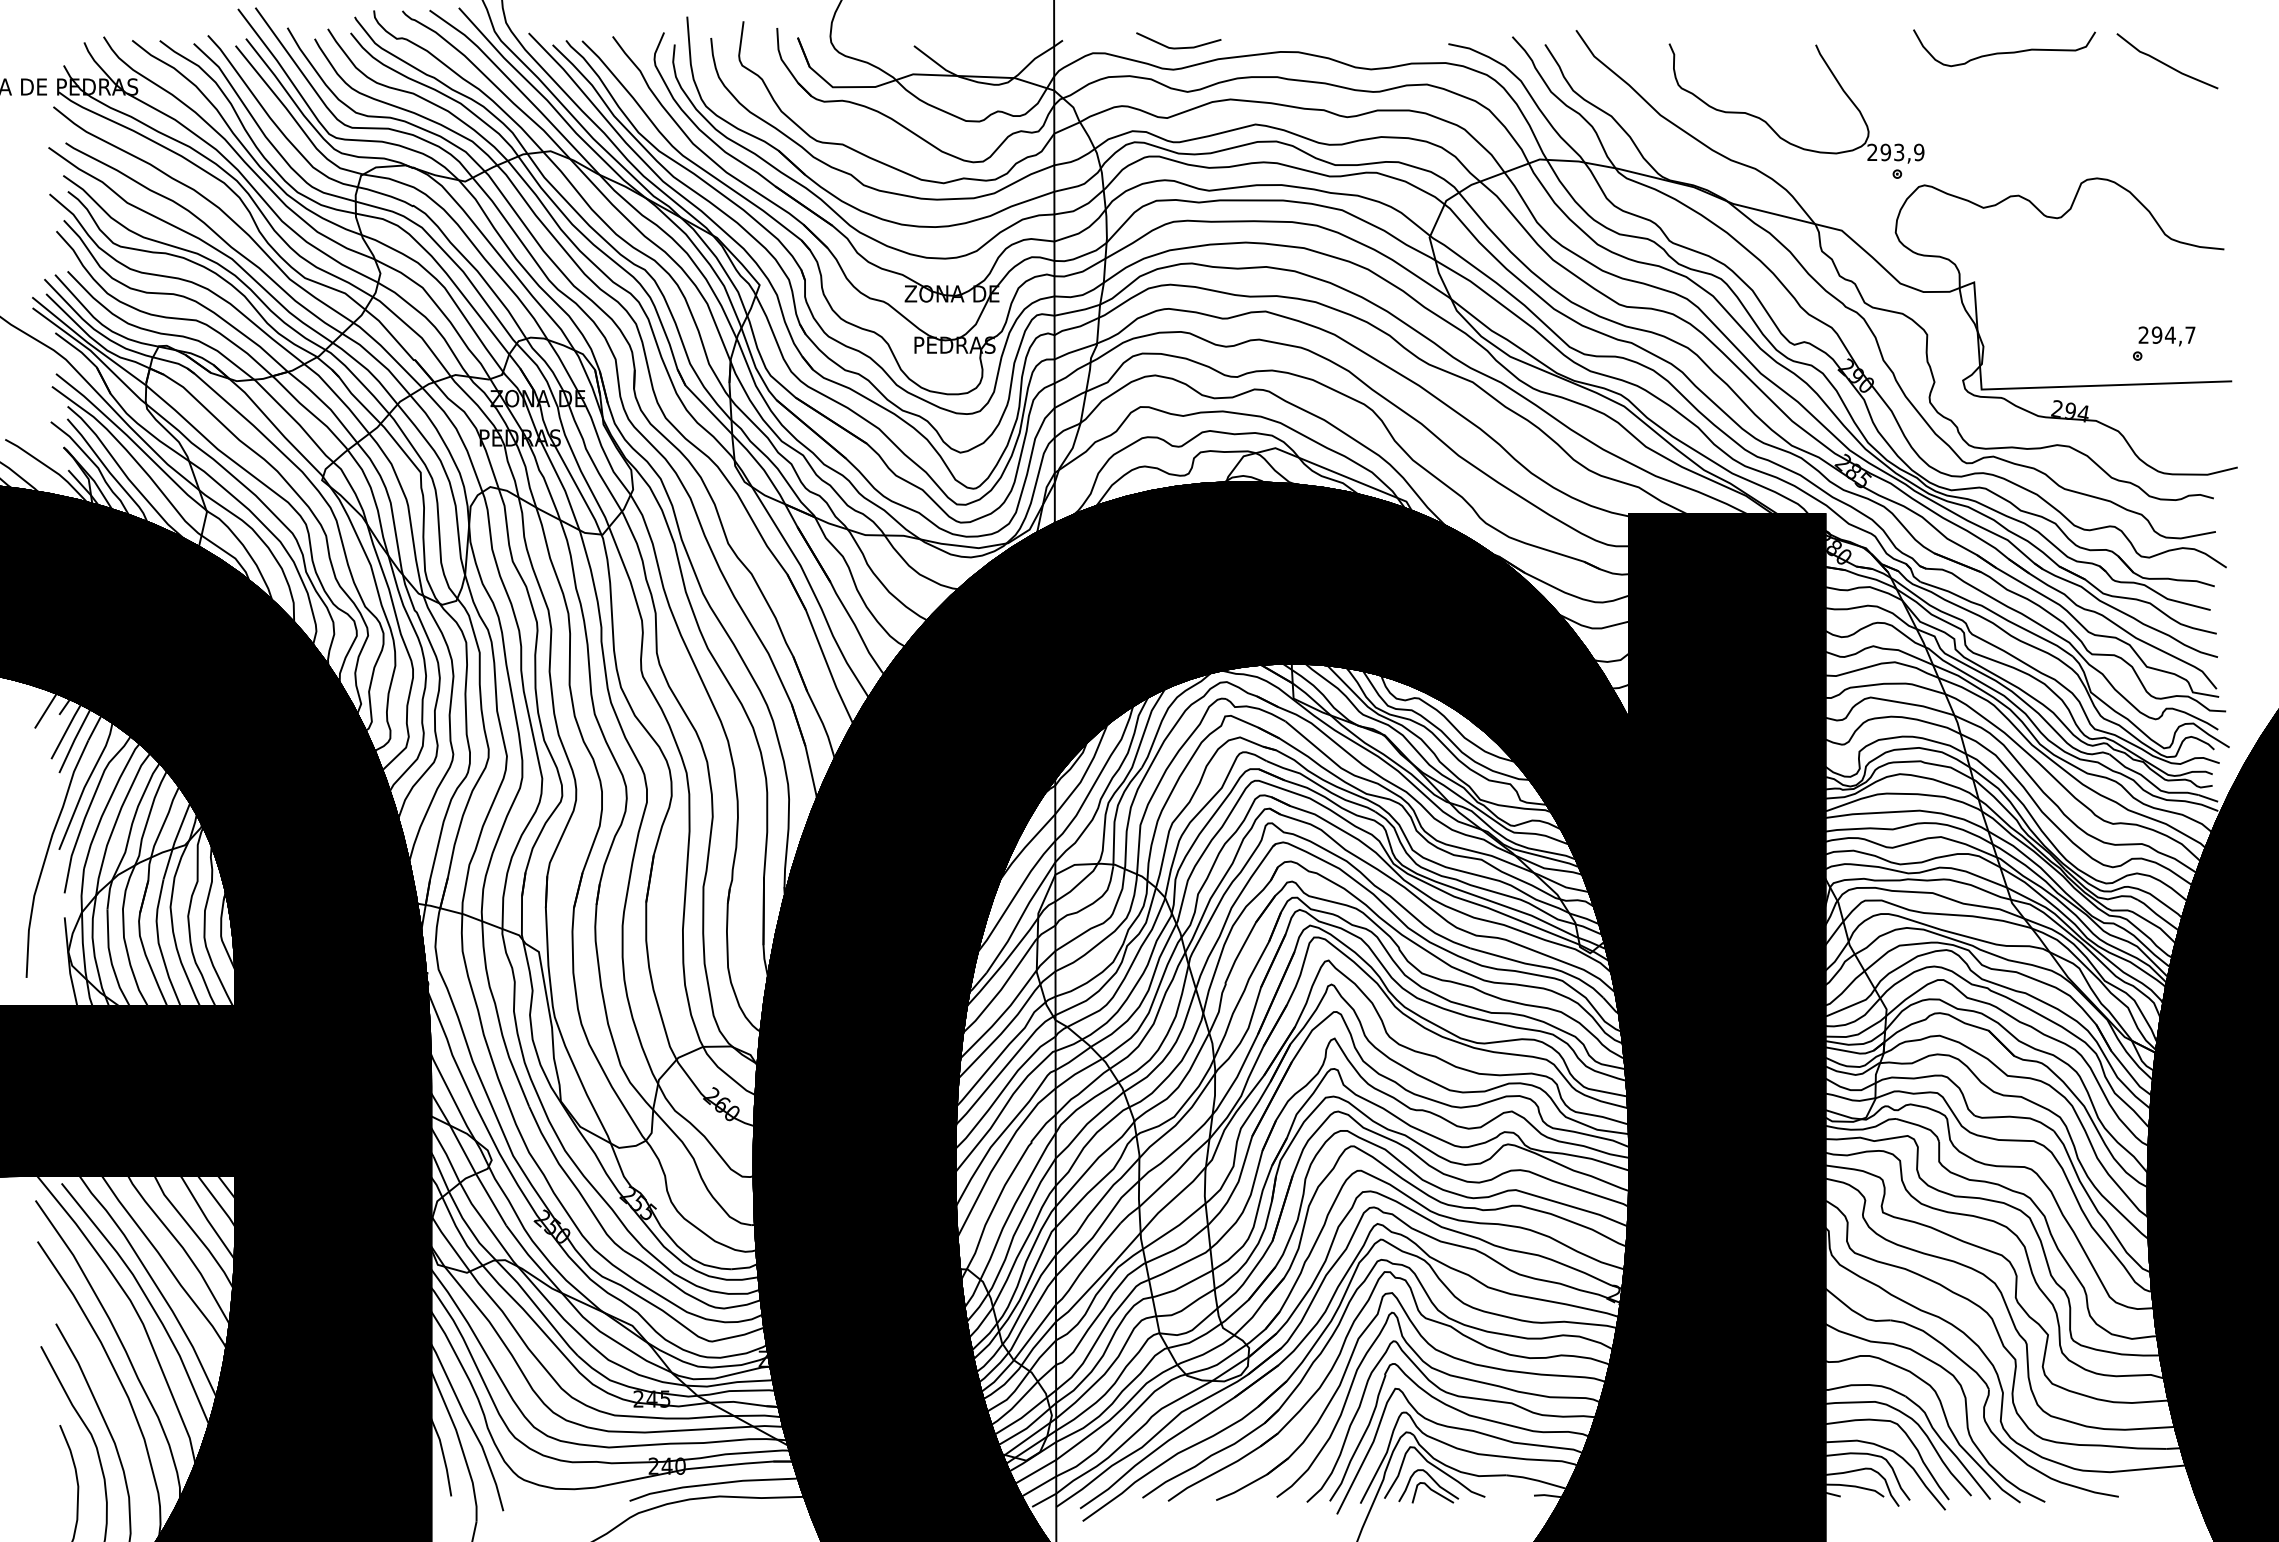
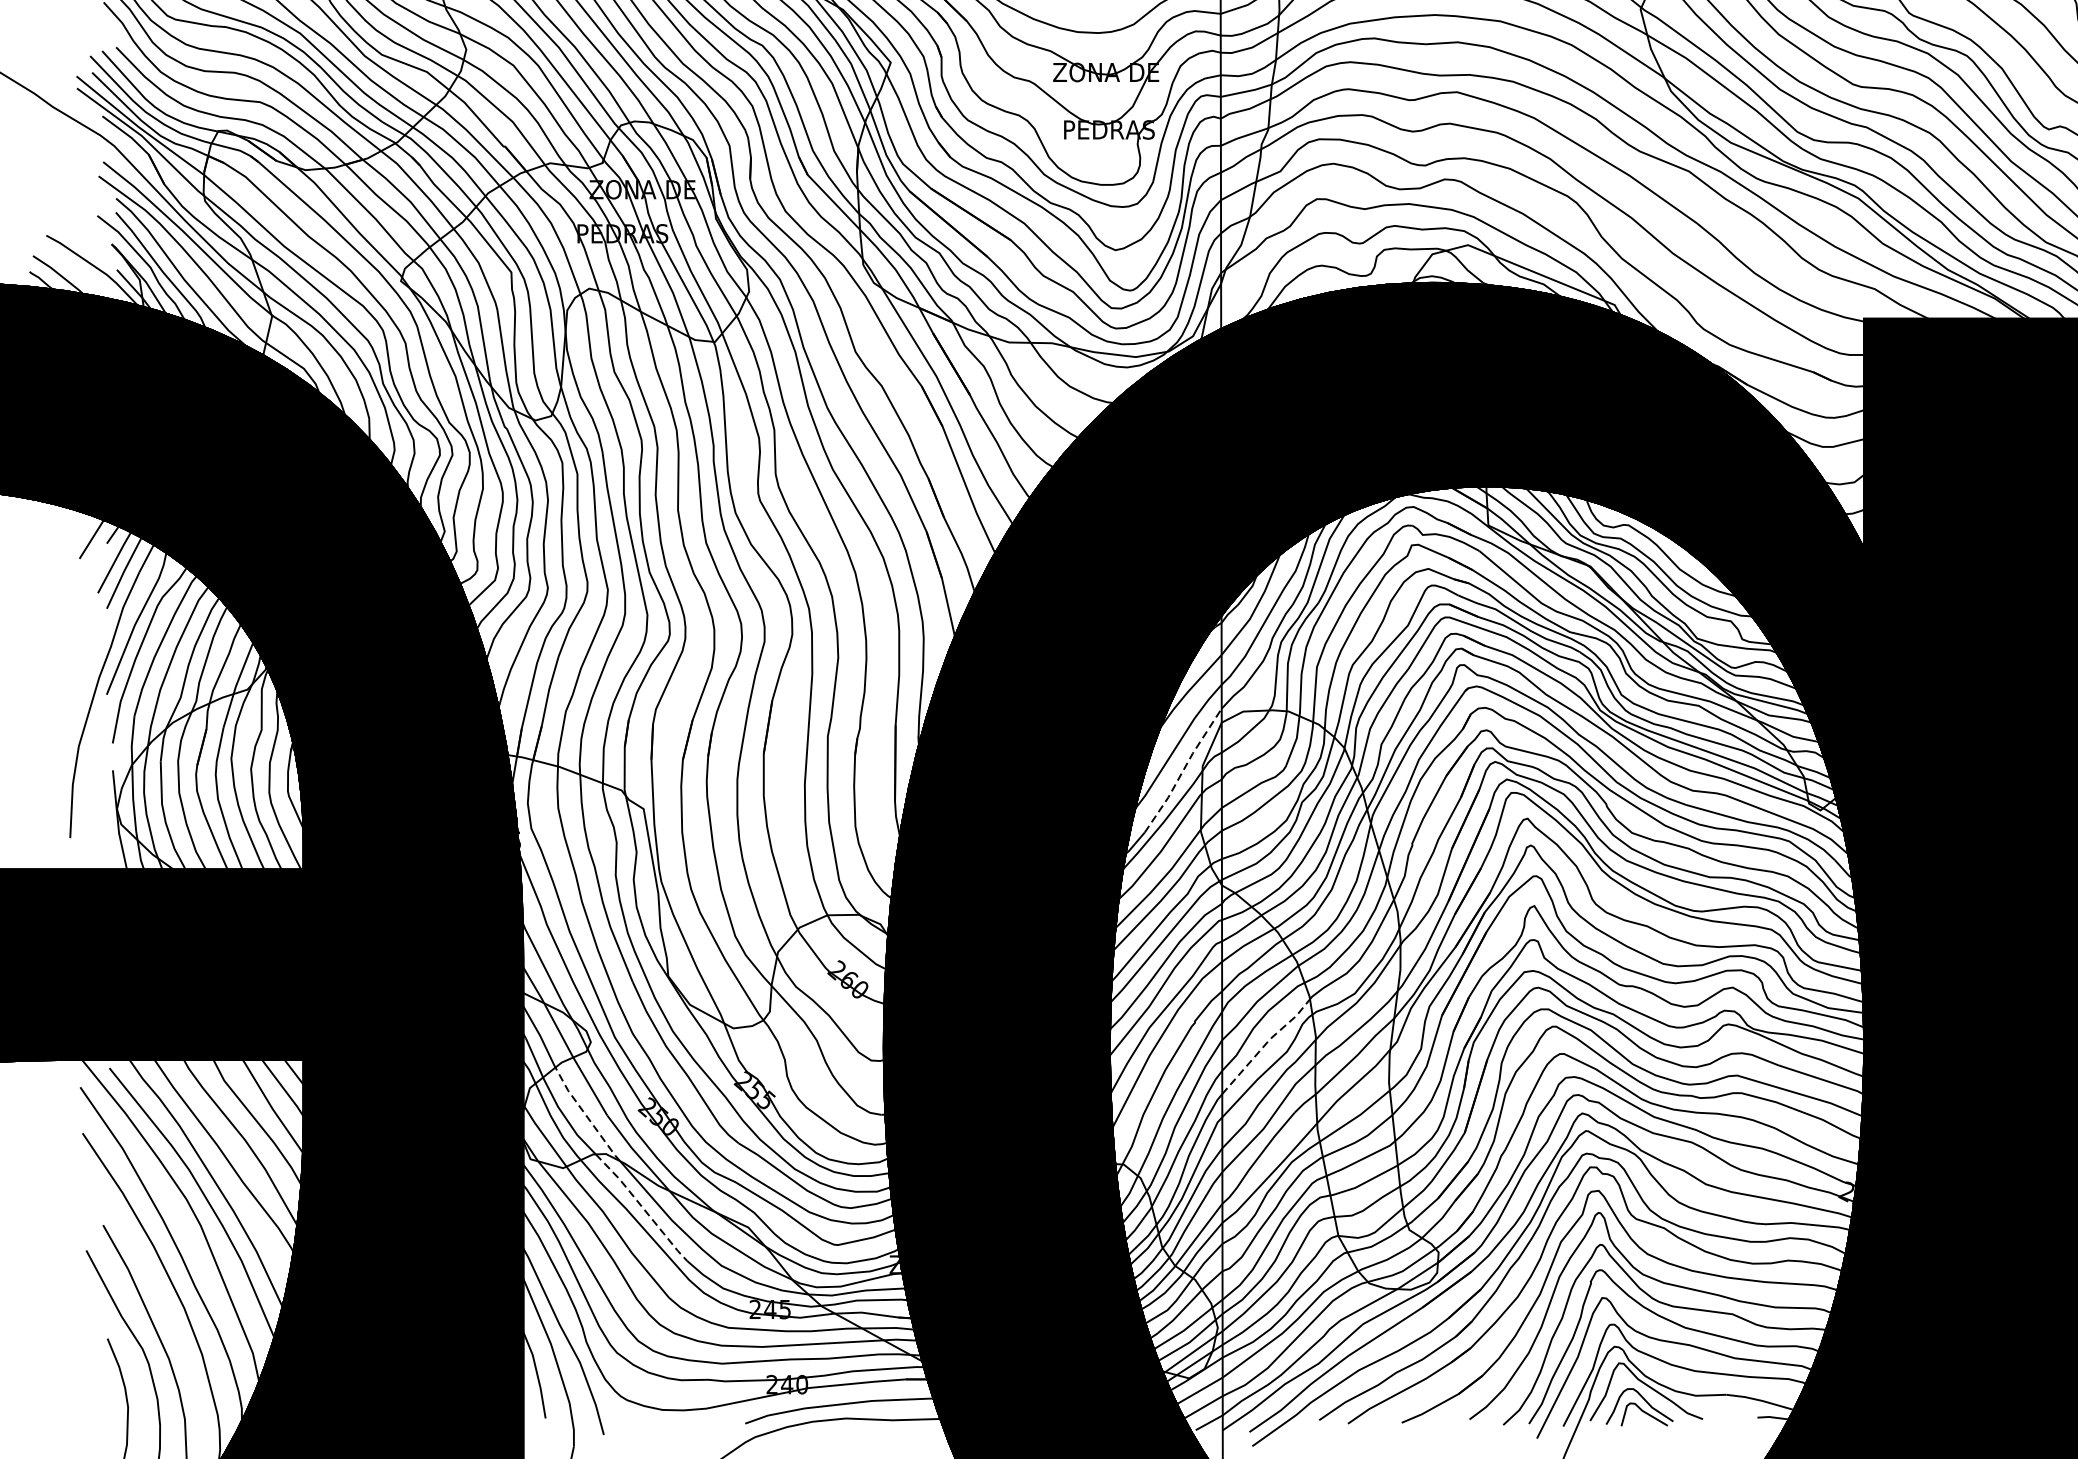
line: (1021, 917) -> (1183, 770), solid -> dashed
line: (1094, 1161) -> (1265, 1043), solid -> dashed
line: (487, 1225) -> (586, 1115), solid -> dashed
line: (538, 1308) -> (643, 1208), solid -> dashed

